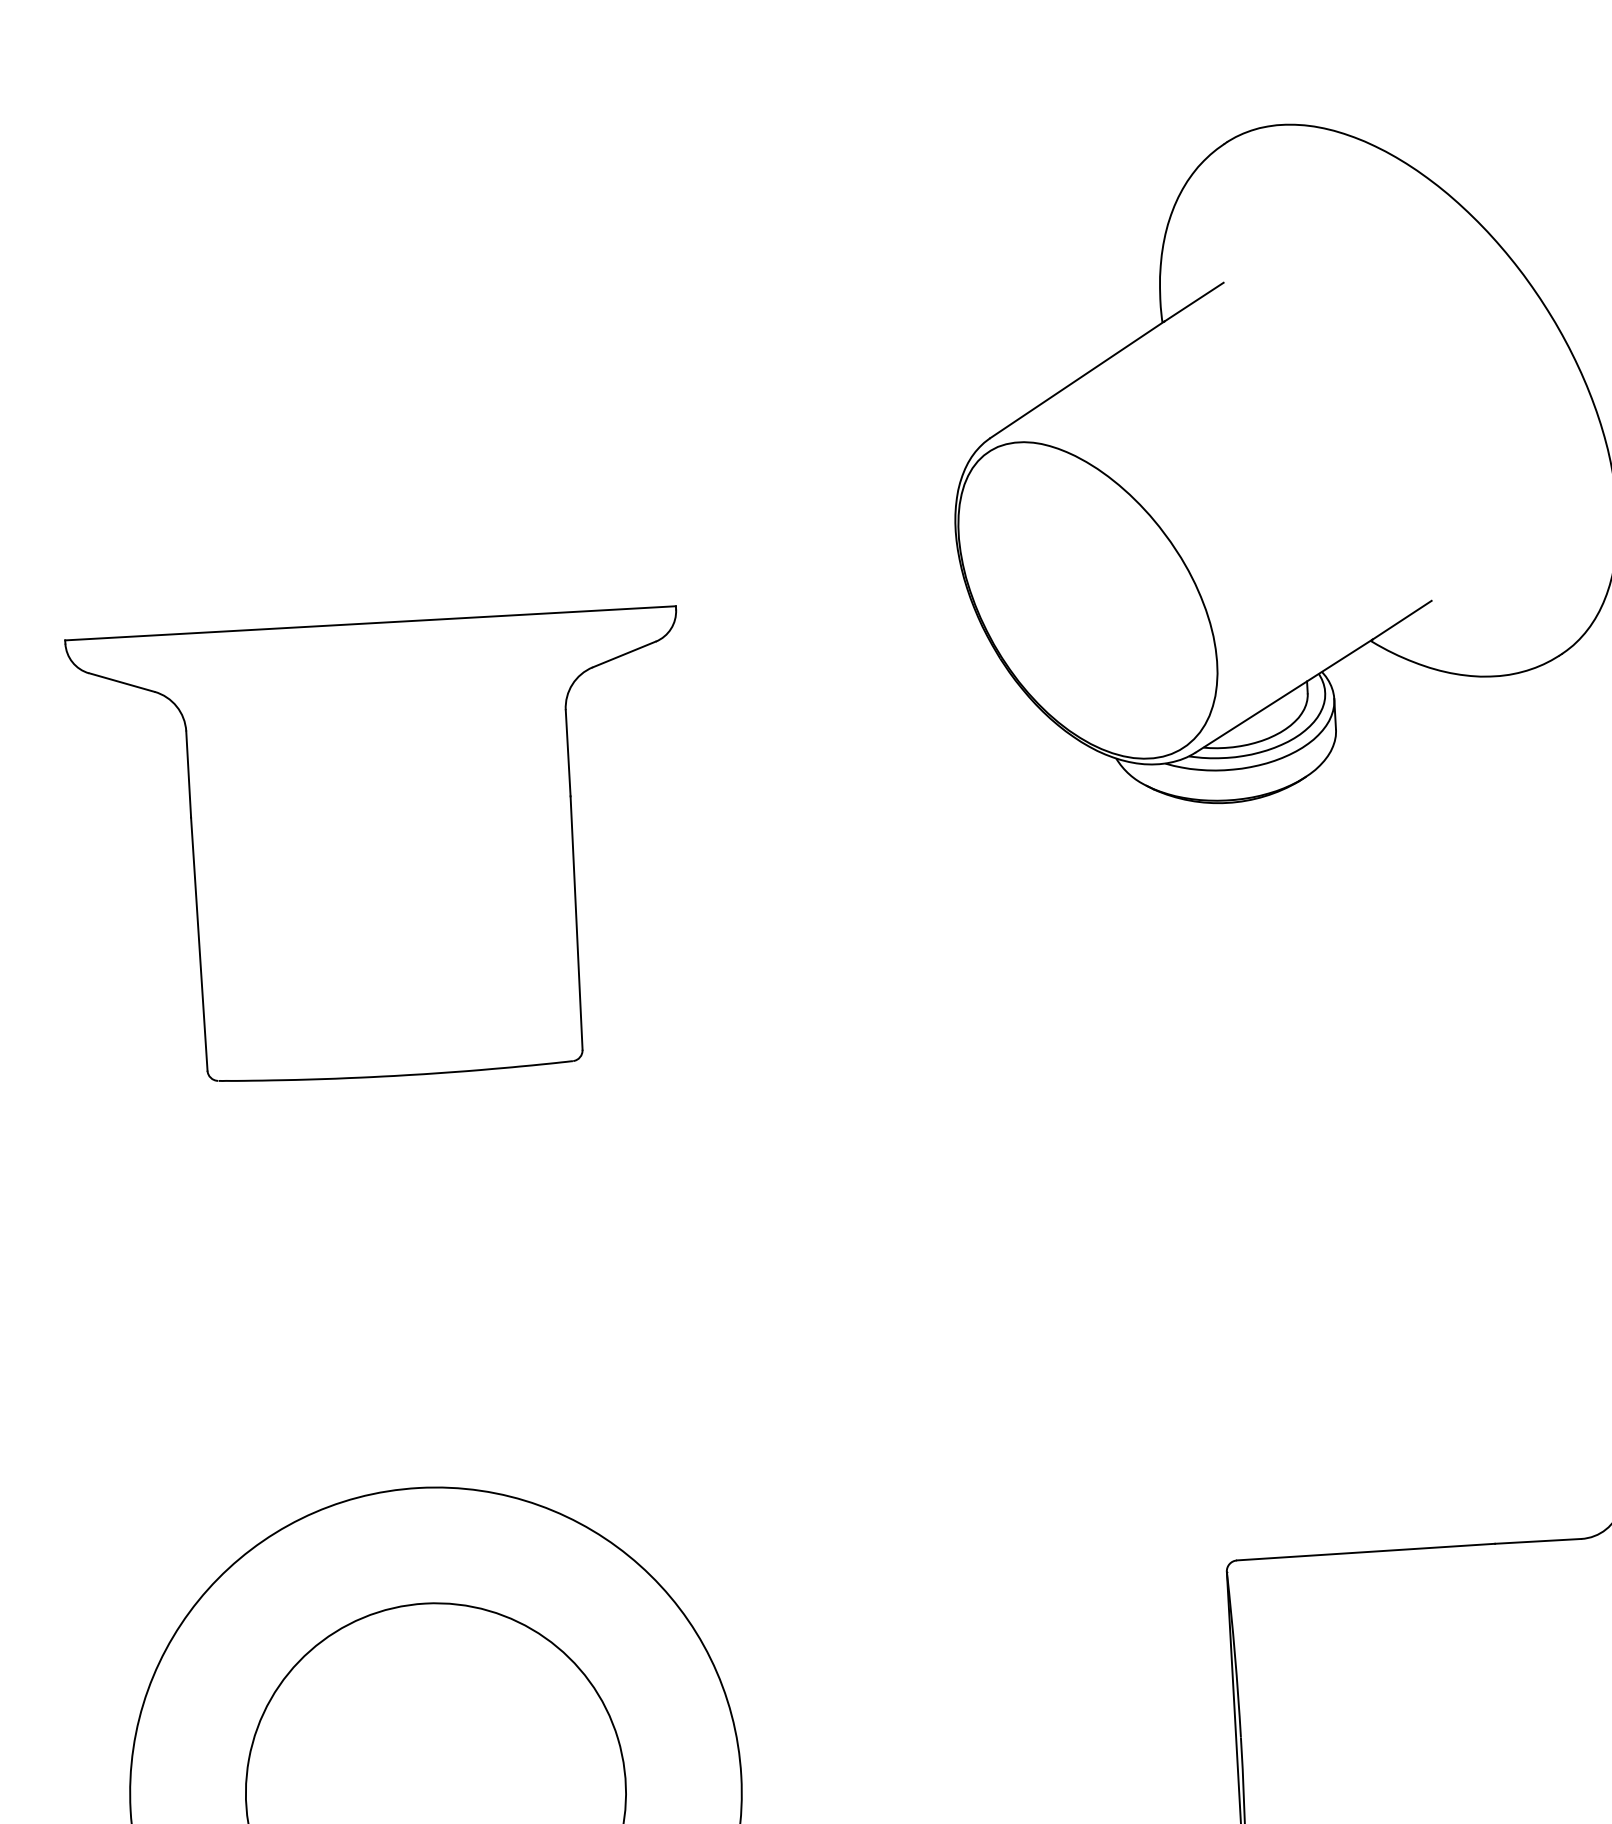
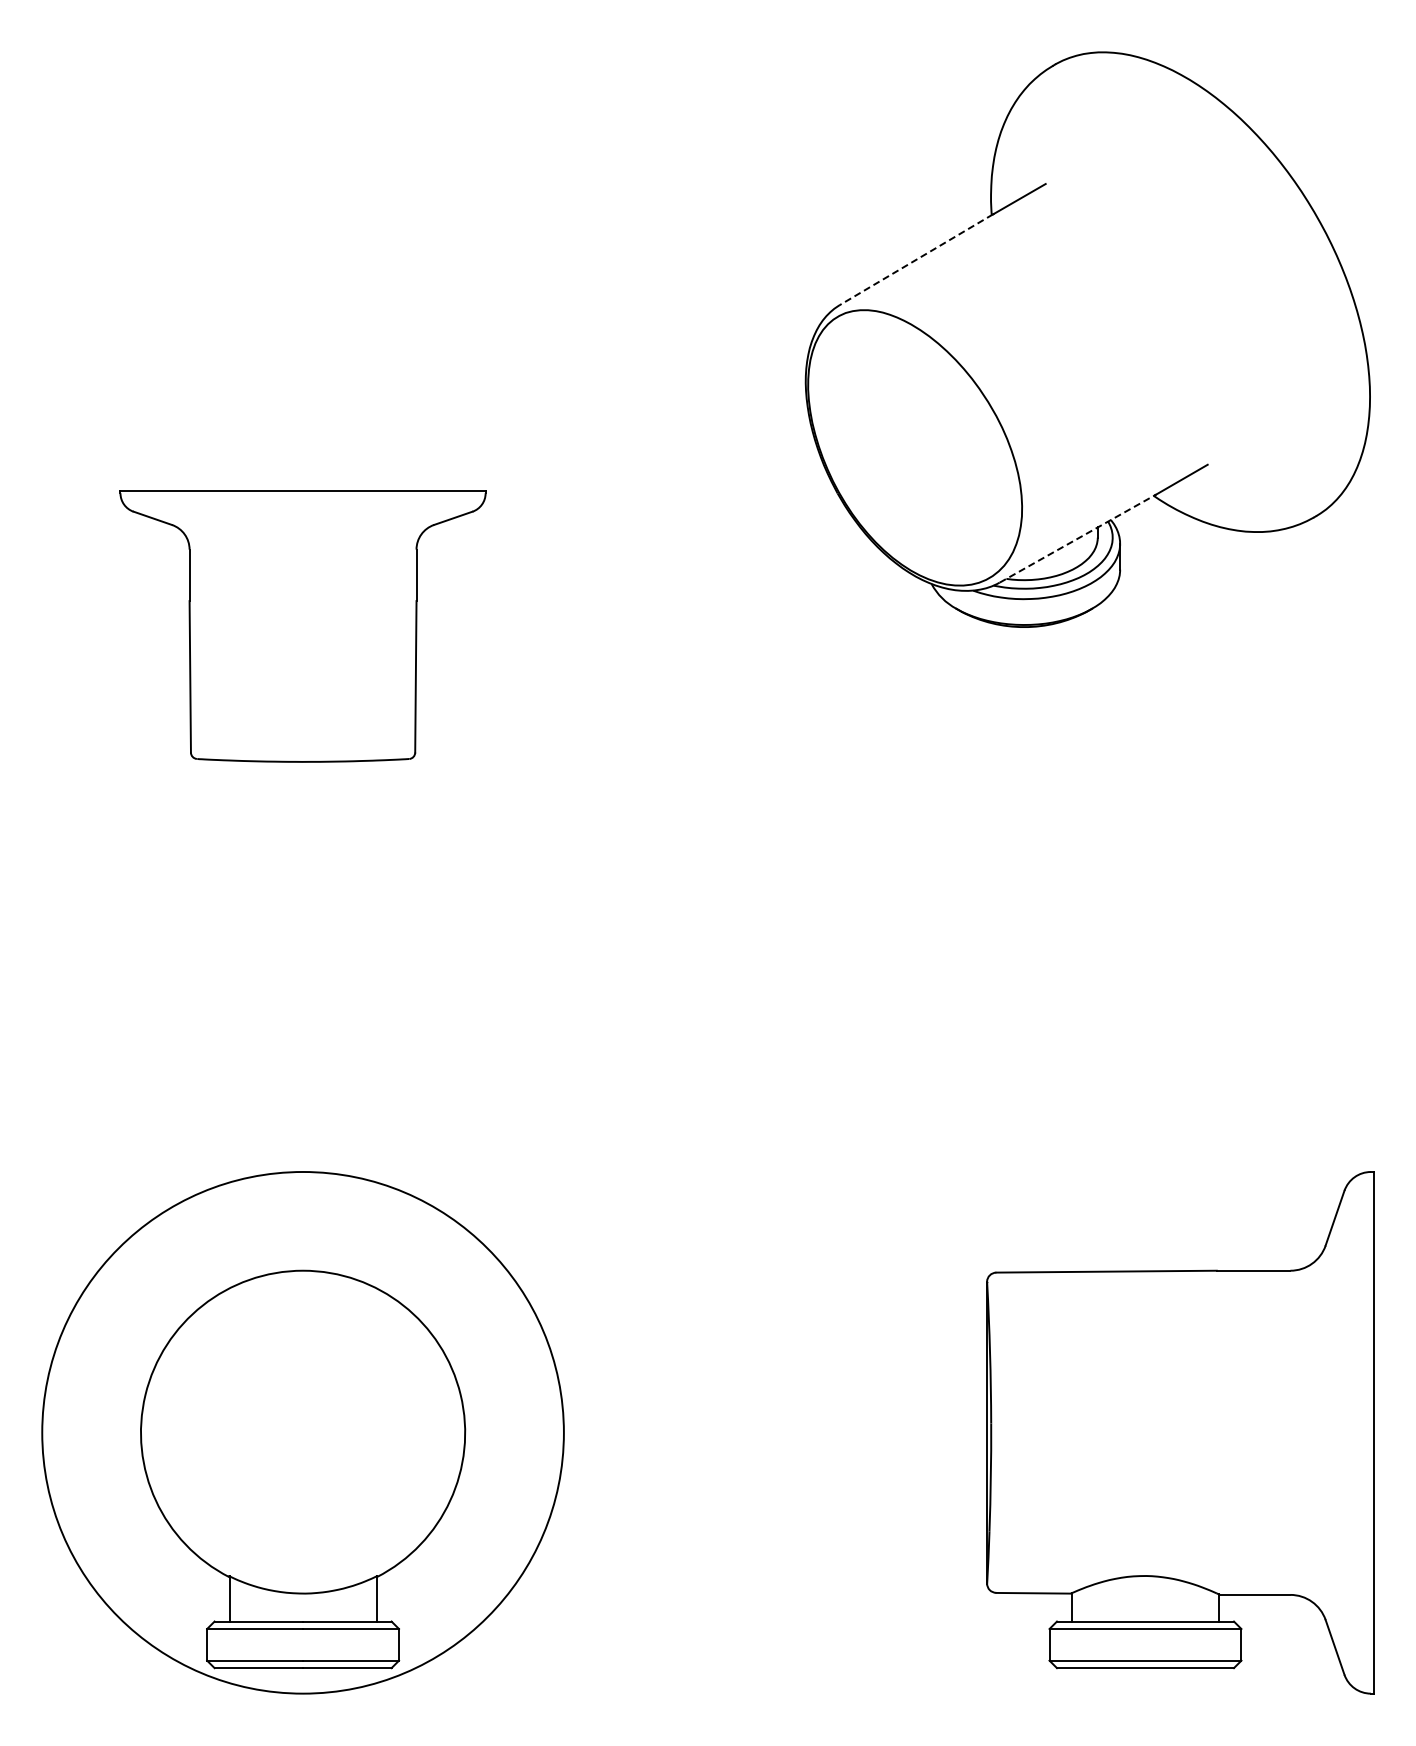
line: (1076, 380) -> (915, 260), solid -> dashed
line: (1284, 695) -> (1077, 538), solid -> dashed
part: (382, 849) -> (302, 626), size x0.7

